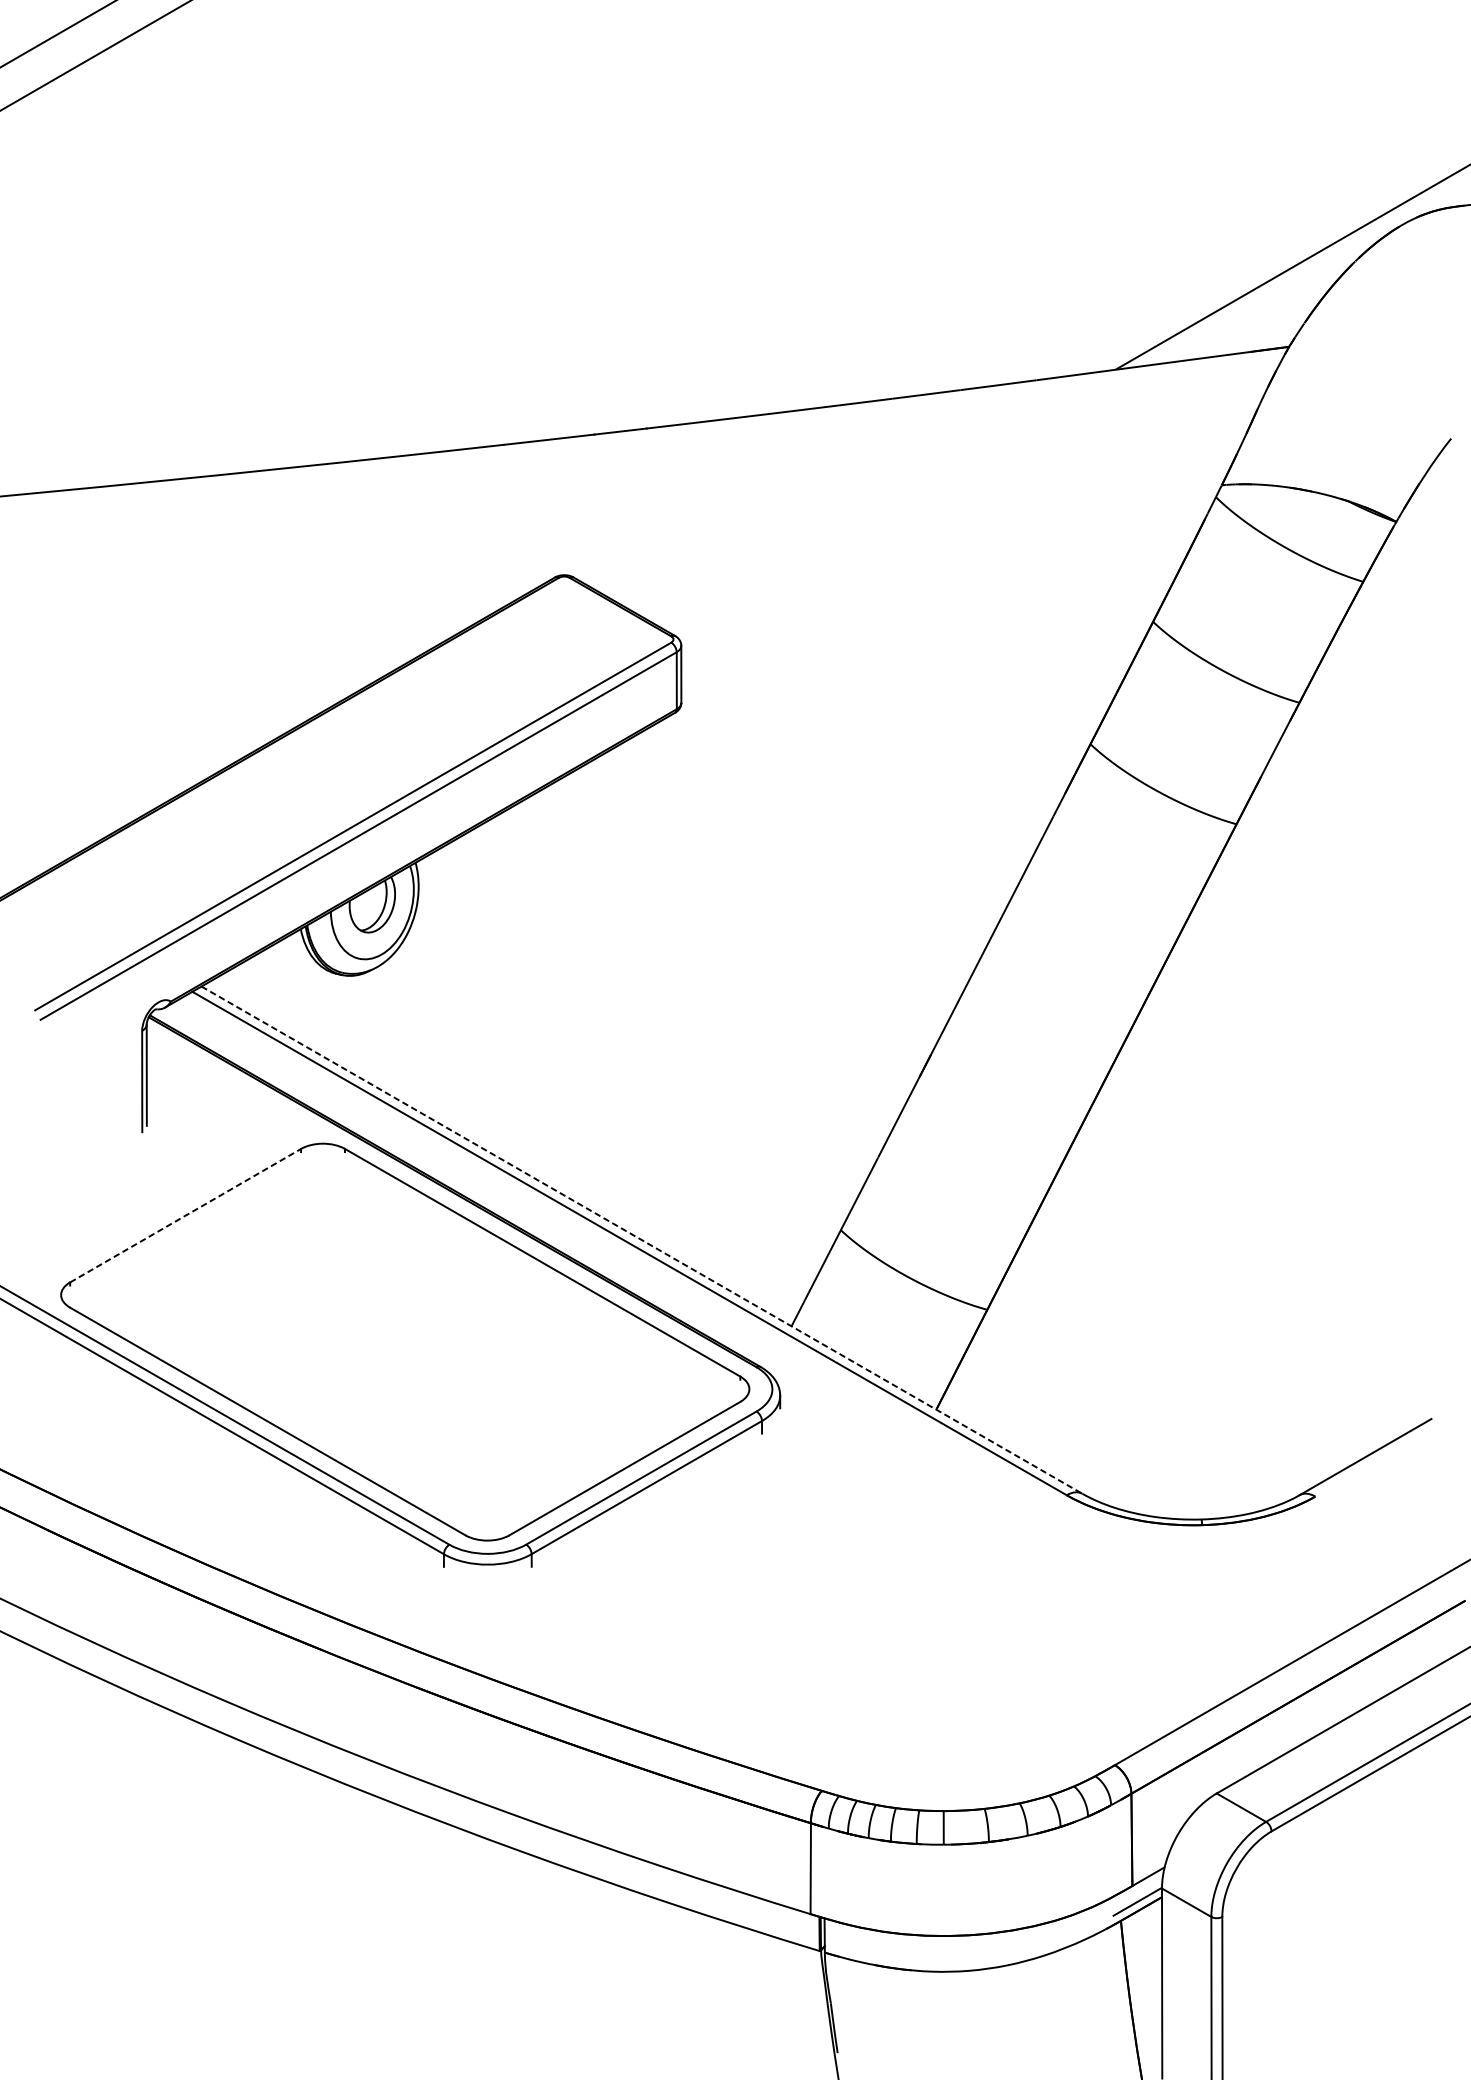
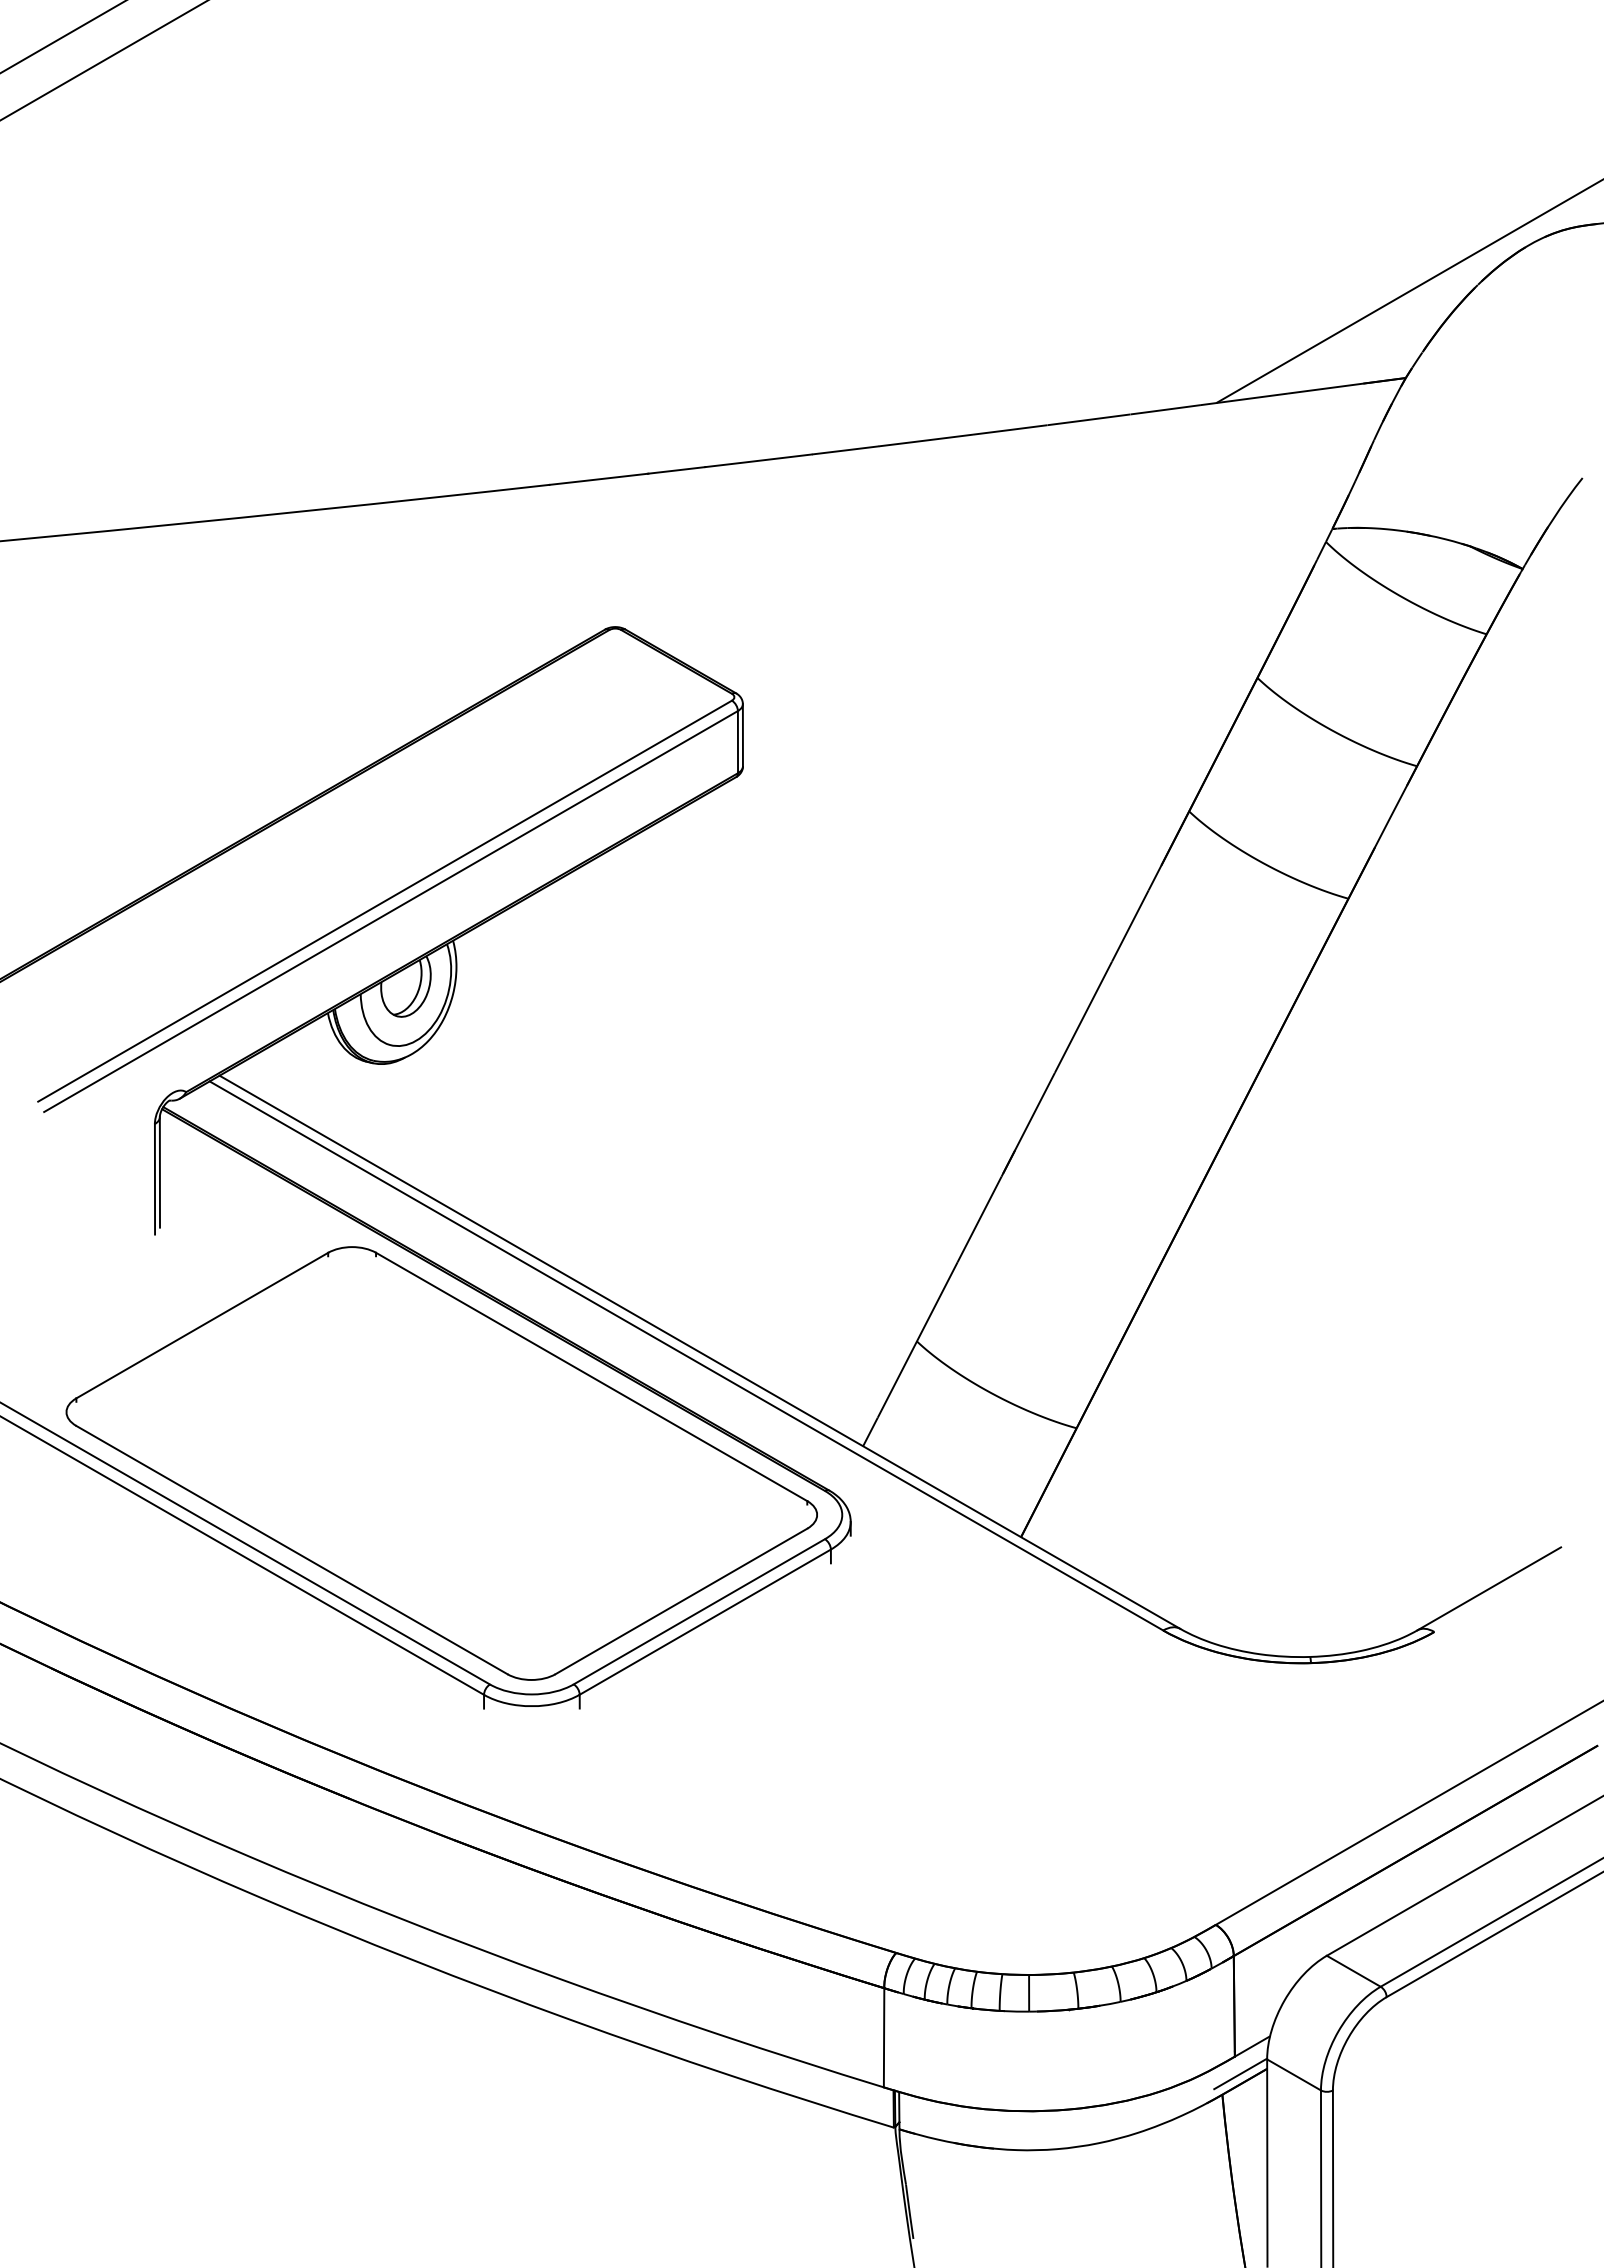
line: (185, 1215) -> (202, 1325), dashed -> solid
line: (642, 1240) -> (700, 1352), dashed -> solid

